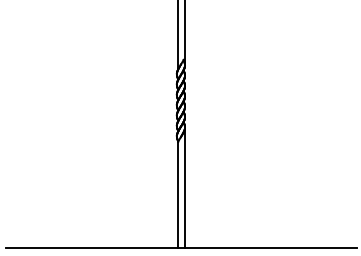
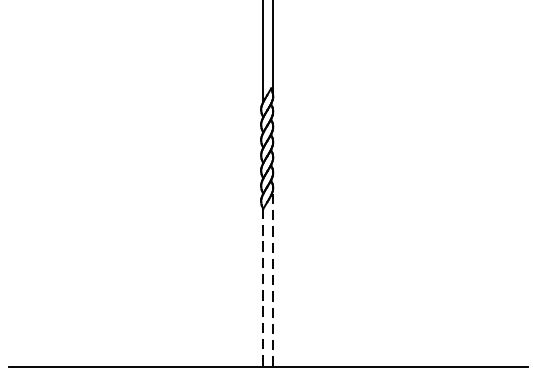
line: (184, 188) -> (272, 278), solid -> dashed
line: (178, 195) -> (263, 288), solid -> dashed

